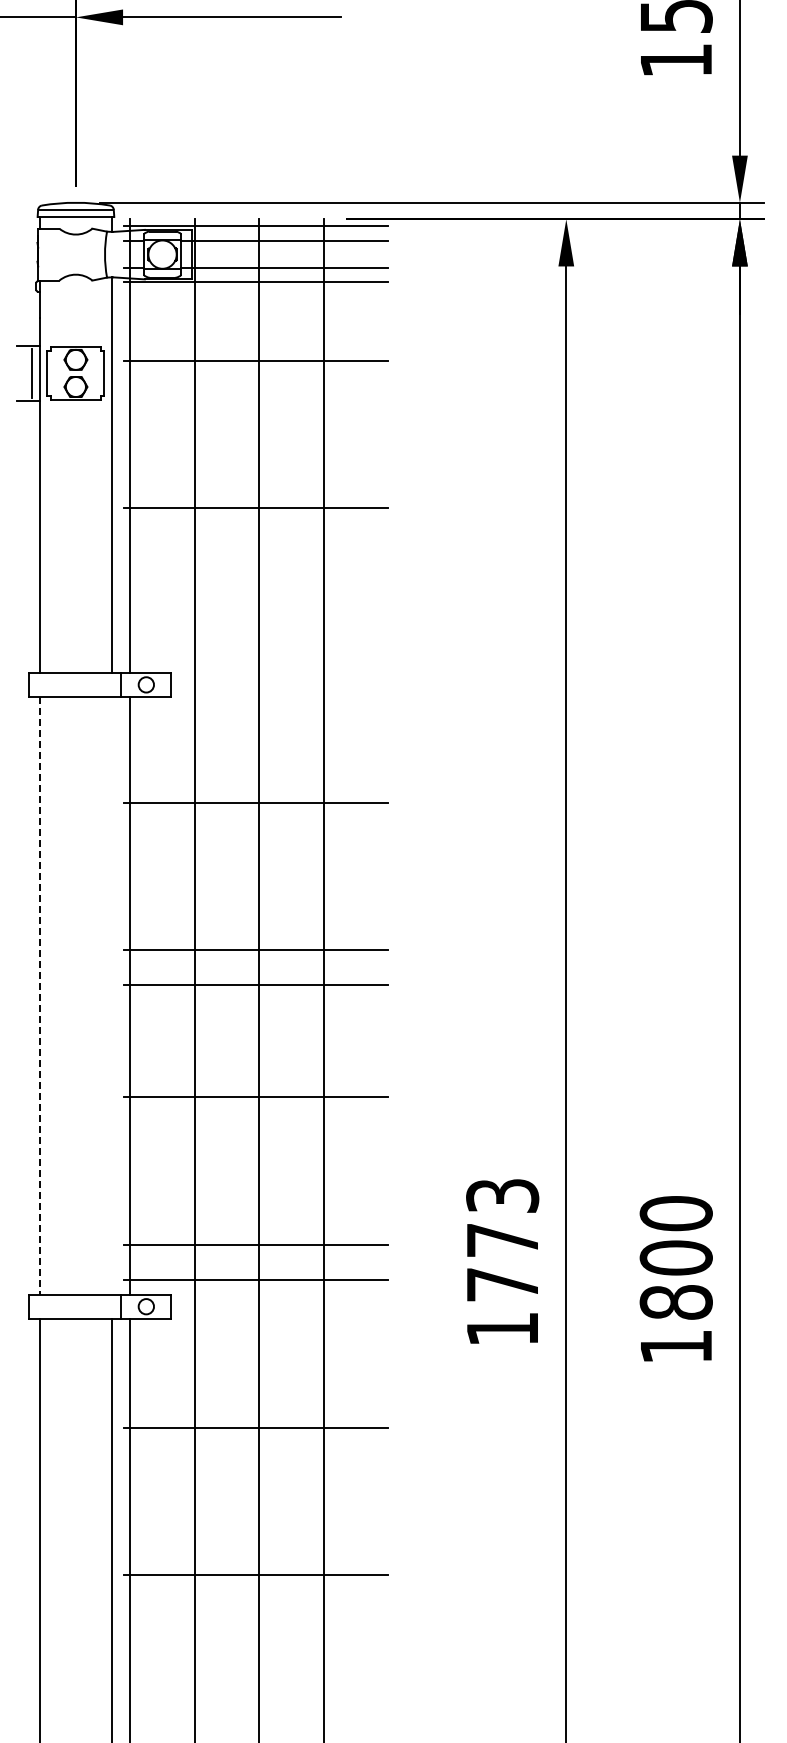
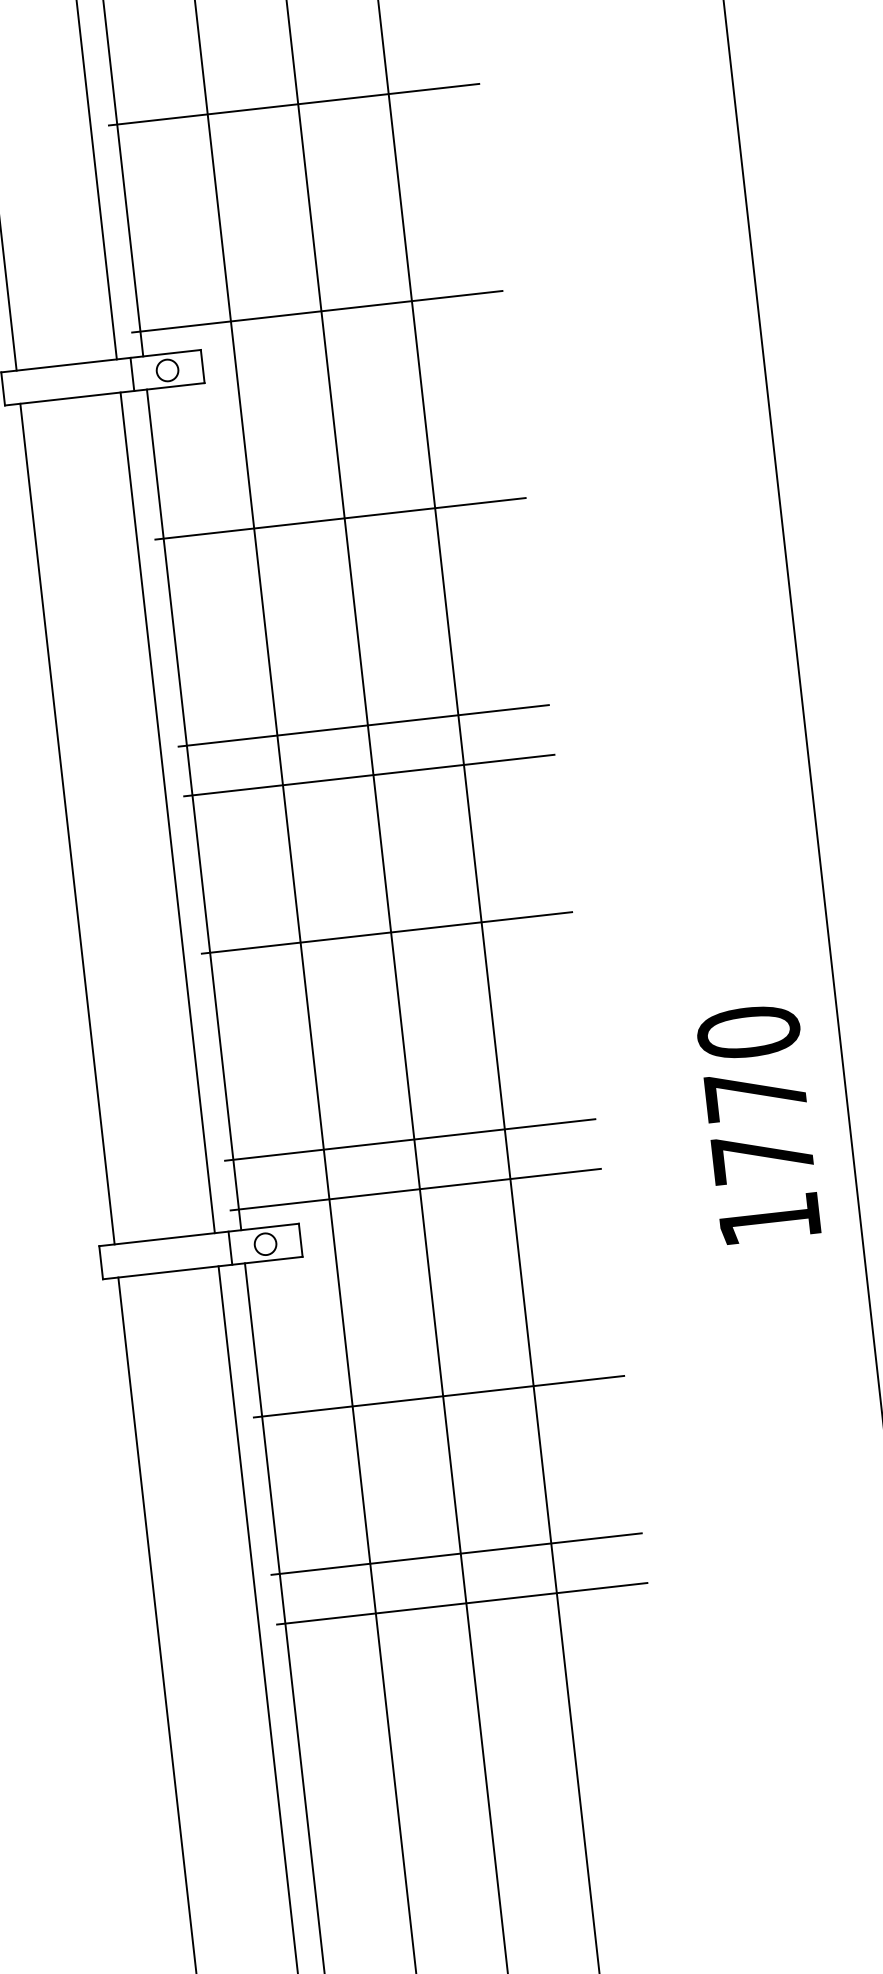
line: (255, 655) -> (316, 311), added
line: (111, 995) -> (167, 812), added
line: (40, 996) -> (67, 825), dashed -> solid
text: (502, 1195) -> (748, 1031), 1773 -> 1770
line: (255, 1539) -> (455, 1554), added

